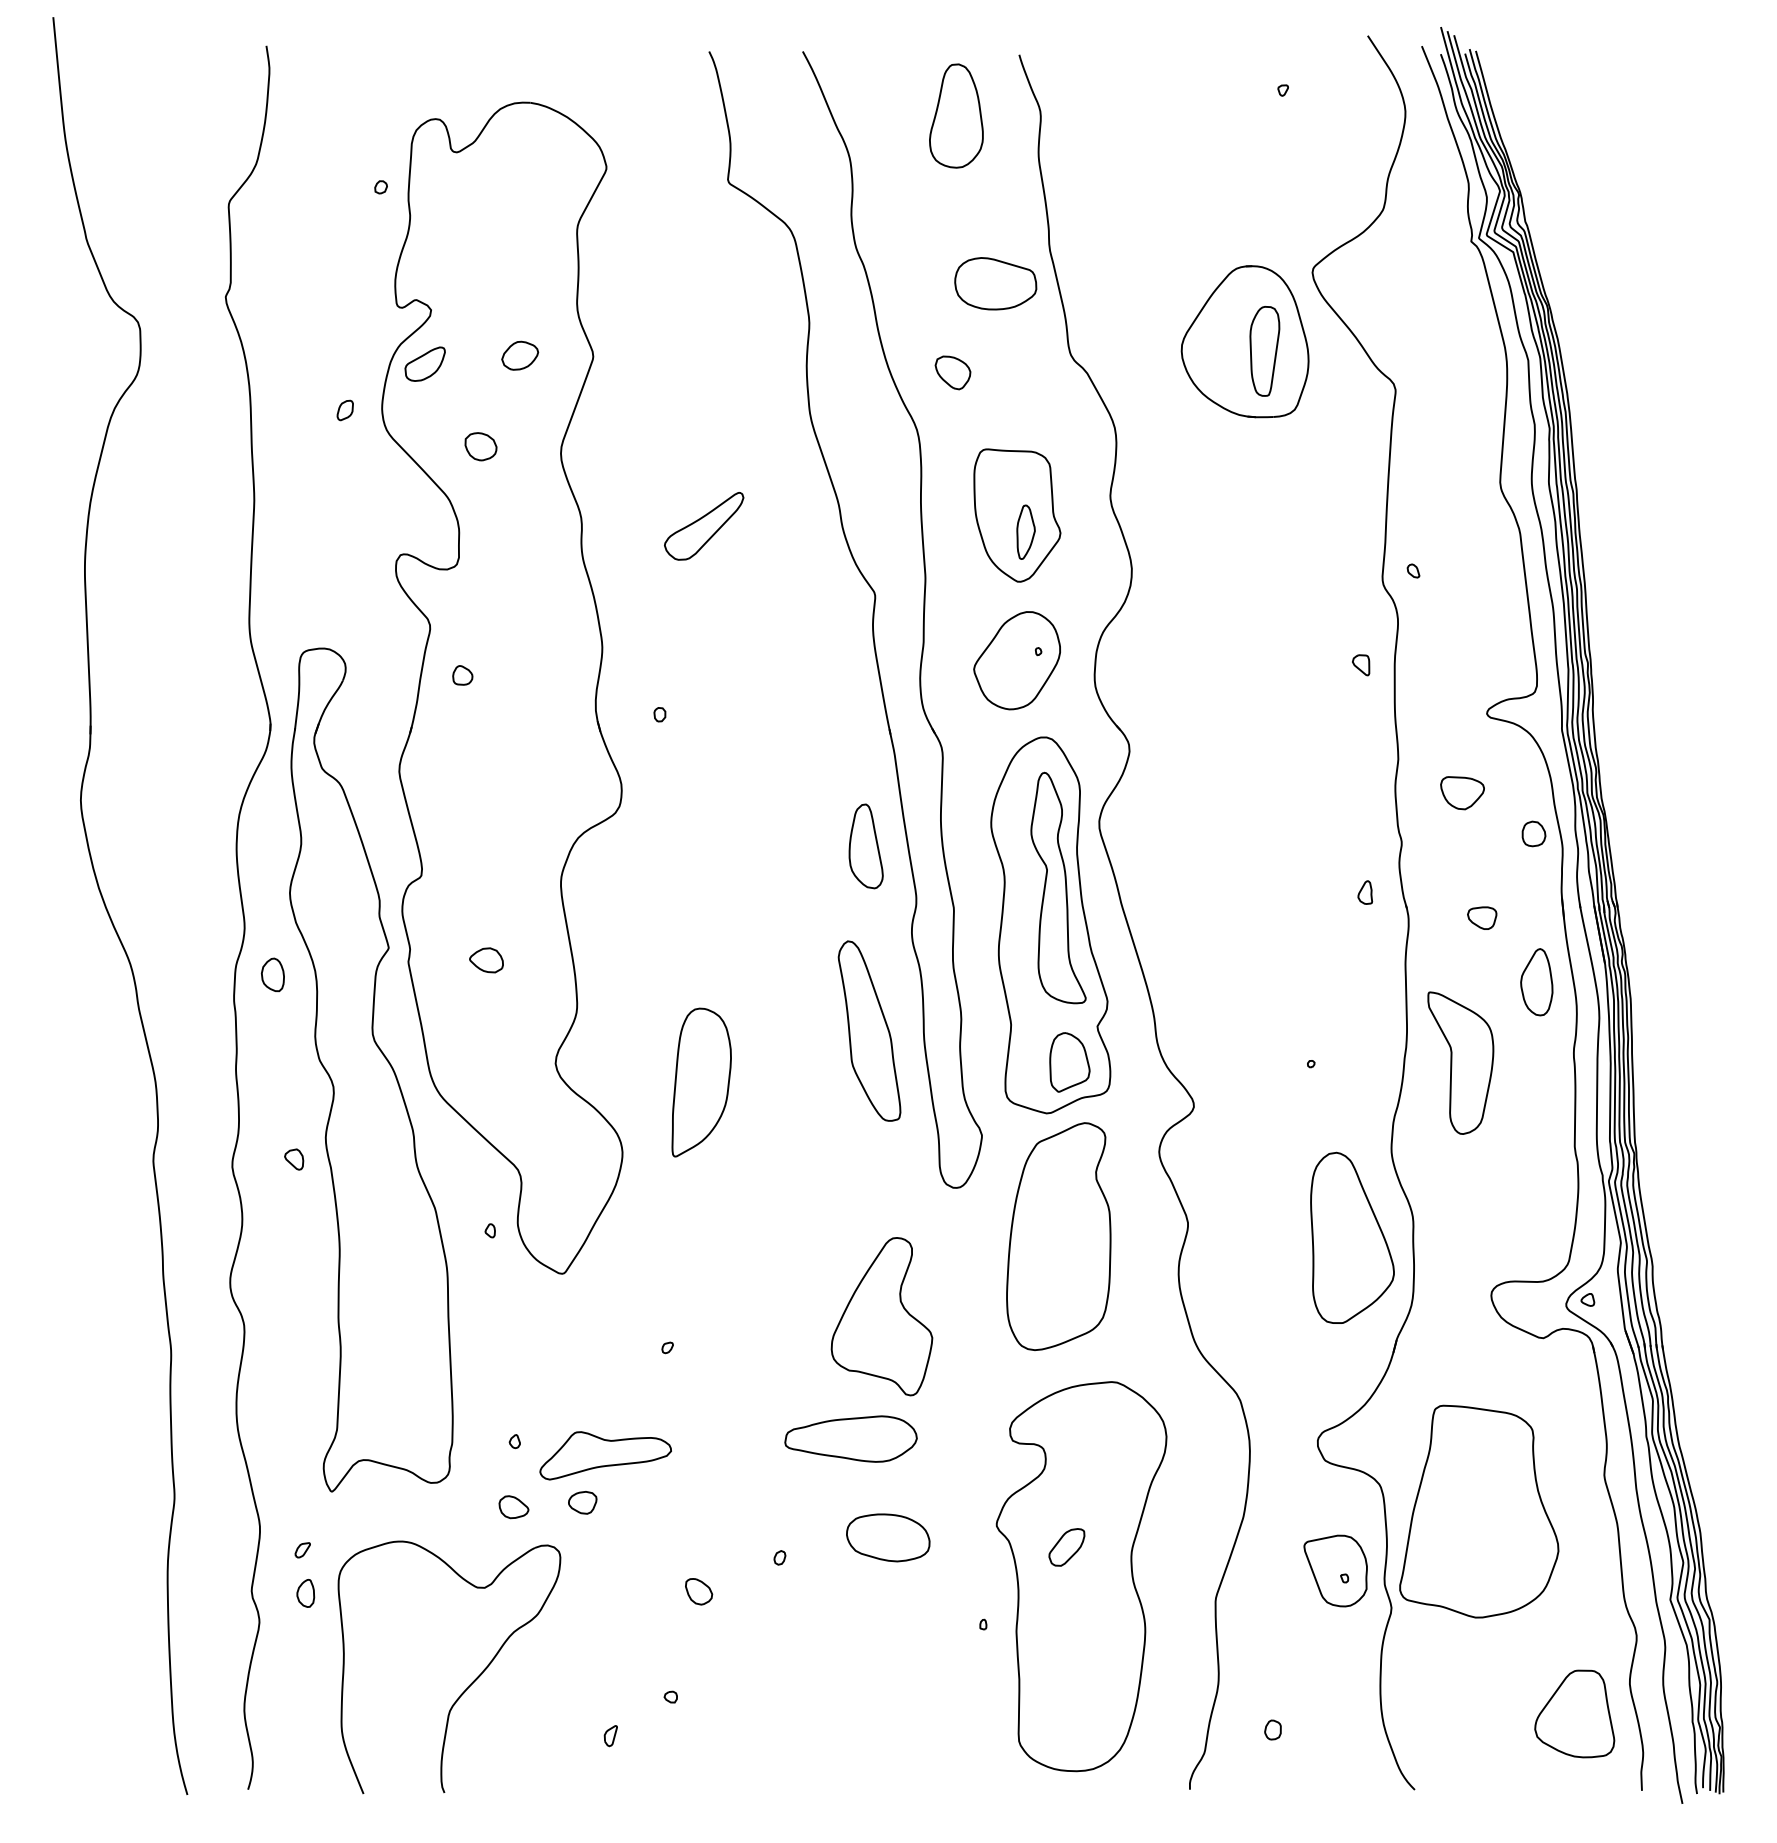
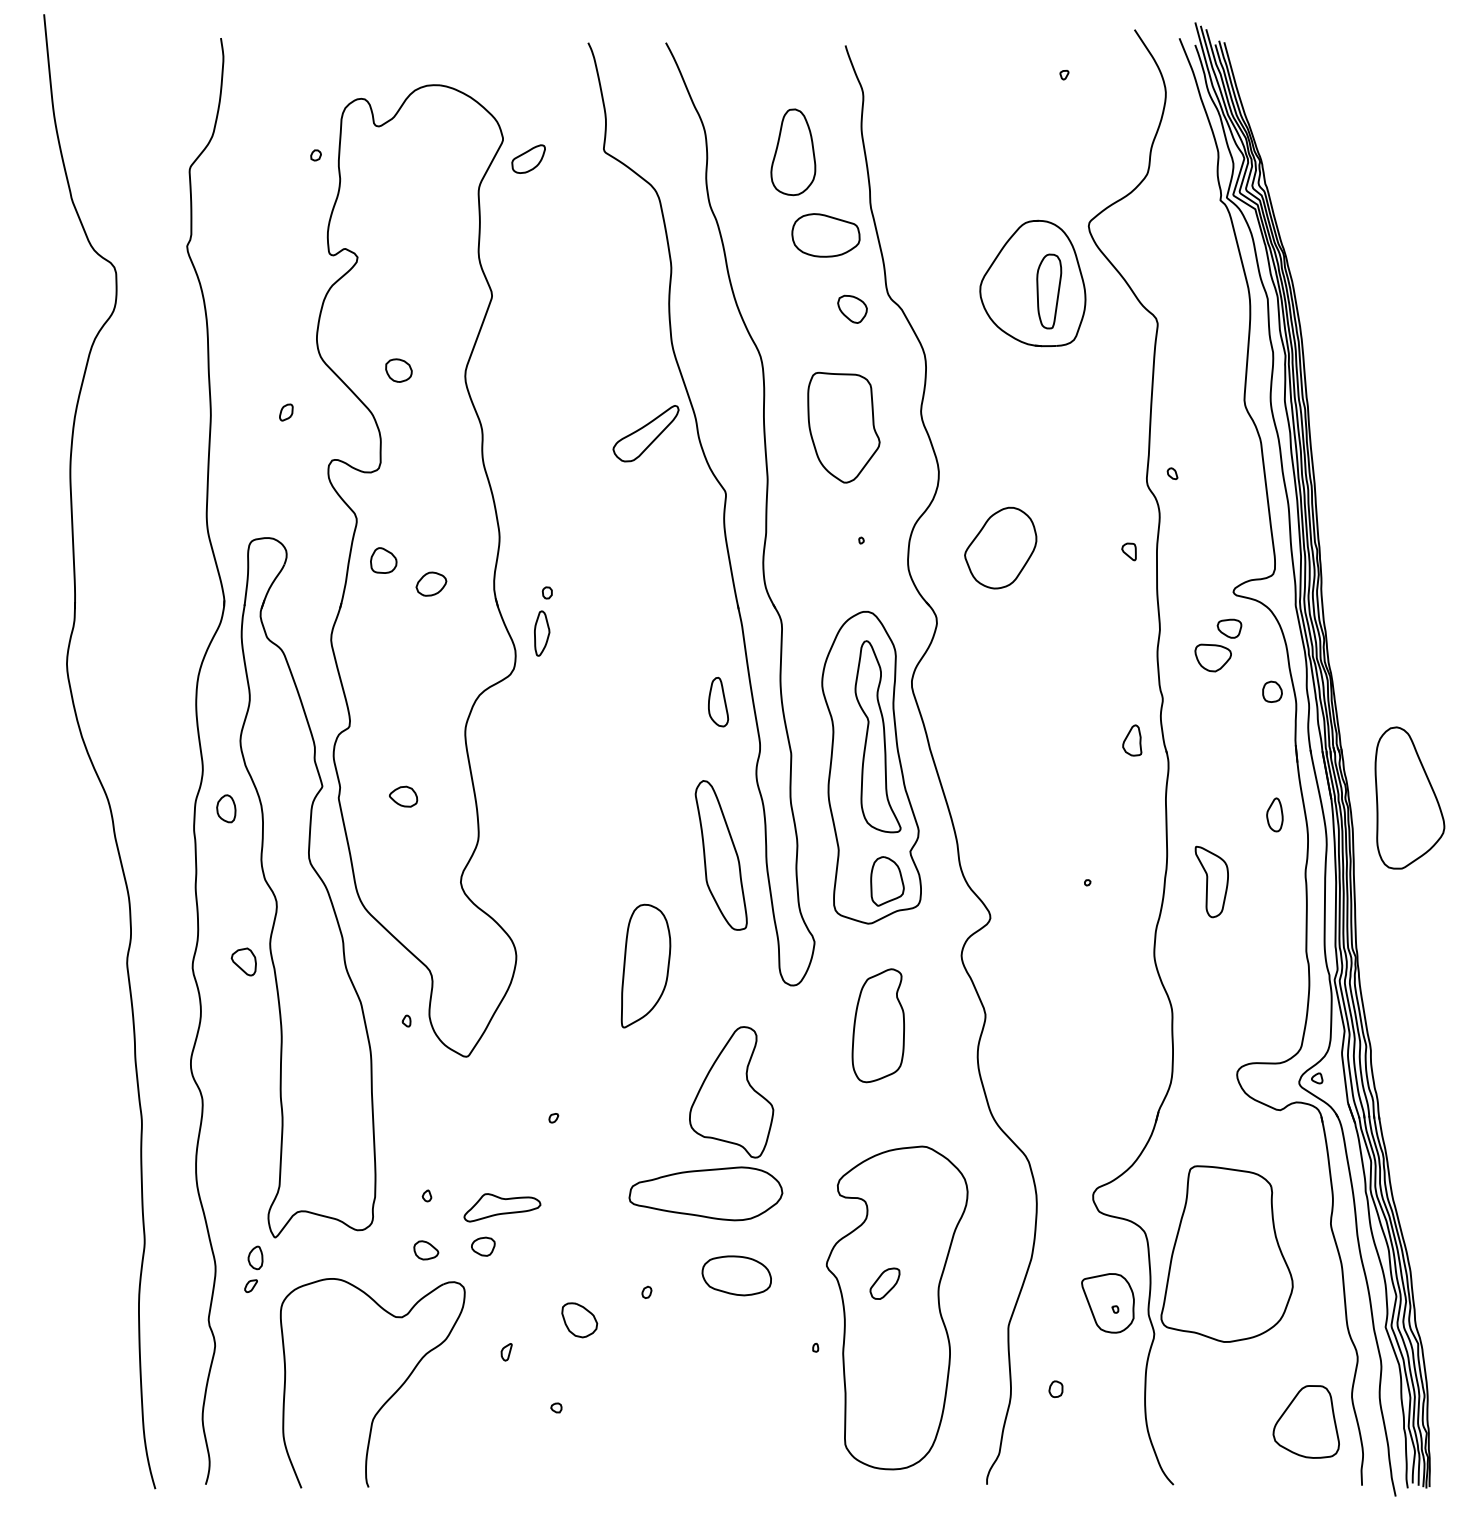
part: (956, 116) -> (793, 152), moved
part: (520, 354) -> (431, 583), moved
part: (425, 363) -> (528, 158), moved
part: (952, 371) -> (852, 308), moved
part: (345, 410) -> (286, 412), moved
part: (703, 526) -> (645, 433), moved
part: (1026, 532) -> (542, 633), moved
part: (1016, 659) -> (1000, 547), moved
part: (462, 674) -> (383, 559), size x1.6
part: (866, 845) -> (718, 701), size x0.7
part: (1365, 892) -> (1132, 740), size x1.6
part: (1482, 917) -> (1229, 628), moved
part: (1536, 981) -> (1274, 814), size x0.6
part: (1460, 1062) -> (1211, 881), size x0.6
part: (701, 1081) -> (645, 965), moved
part: (293, 1158) -> (243, 961), size x1.6
part: (1059, 1236) -> (878, 1025), size x0.6
part: (1351, 1237) -> (1409, 797), moved
part: (850, 1438) -> (705, 1193), size x1.4
part: (605, 1455) -> (502, 1207), size x0.7
part: (698, 1591) -> (579, 1320), size x1.6
part: (305, 1592) -> (255, 1257), moved
part: (1272, 1729) -> (1055, 1388), moved
part: (610, 1736) -> (506, 1352), moved

